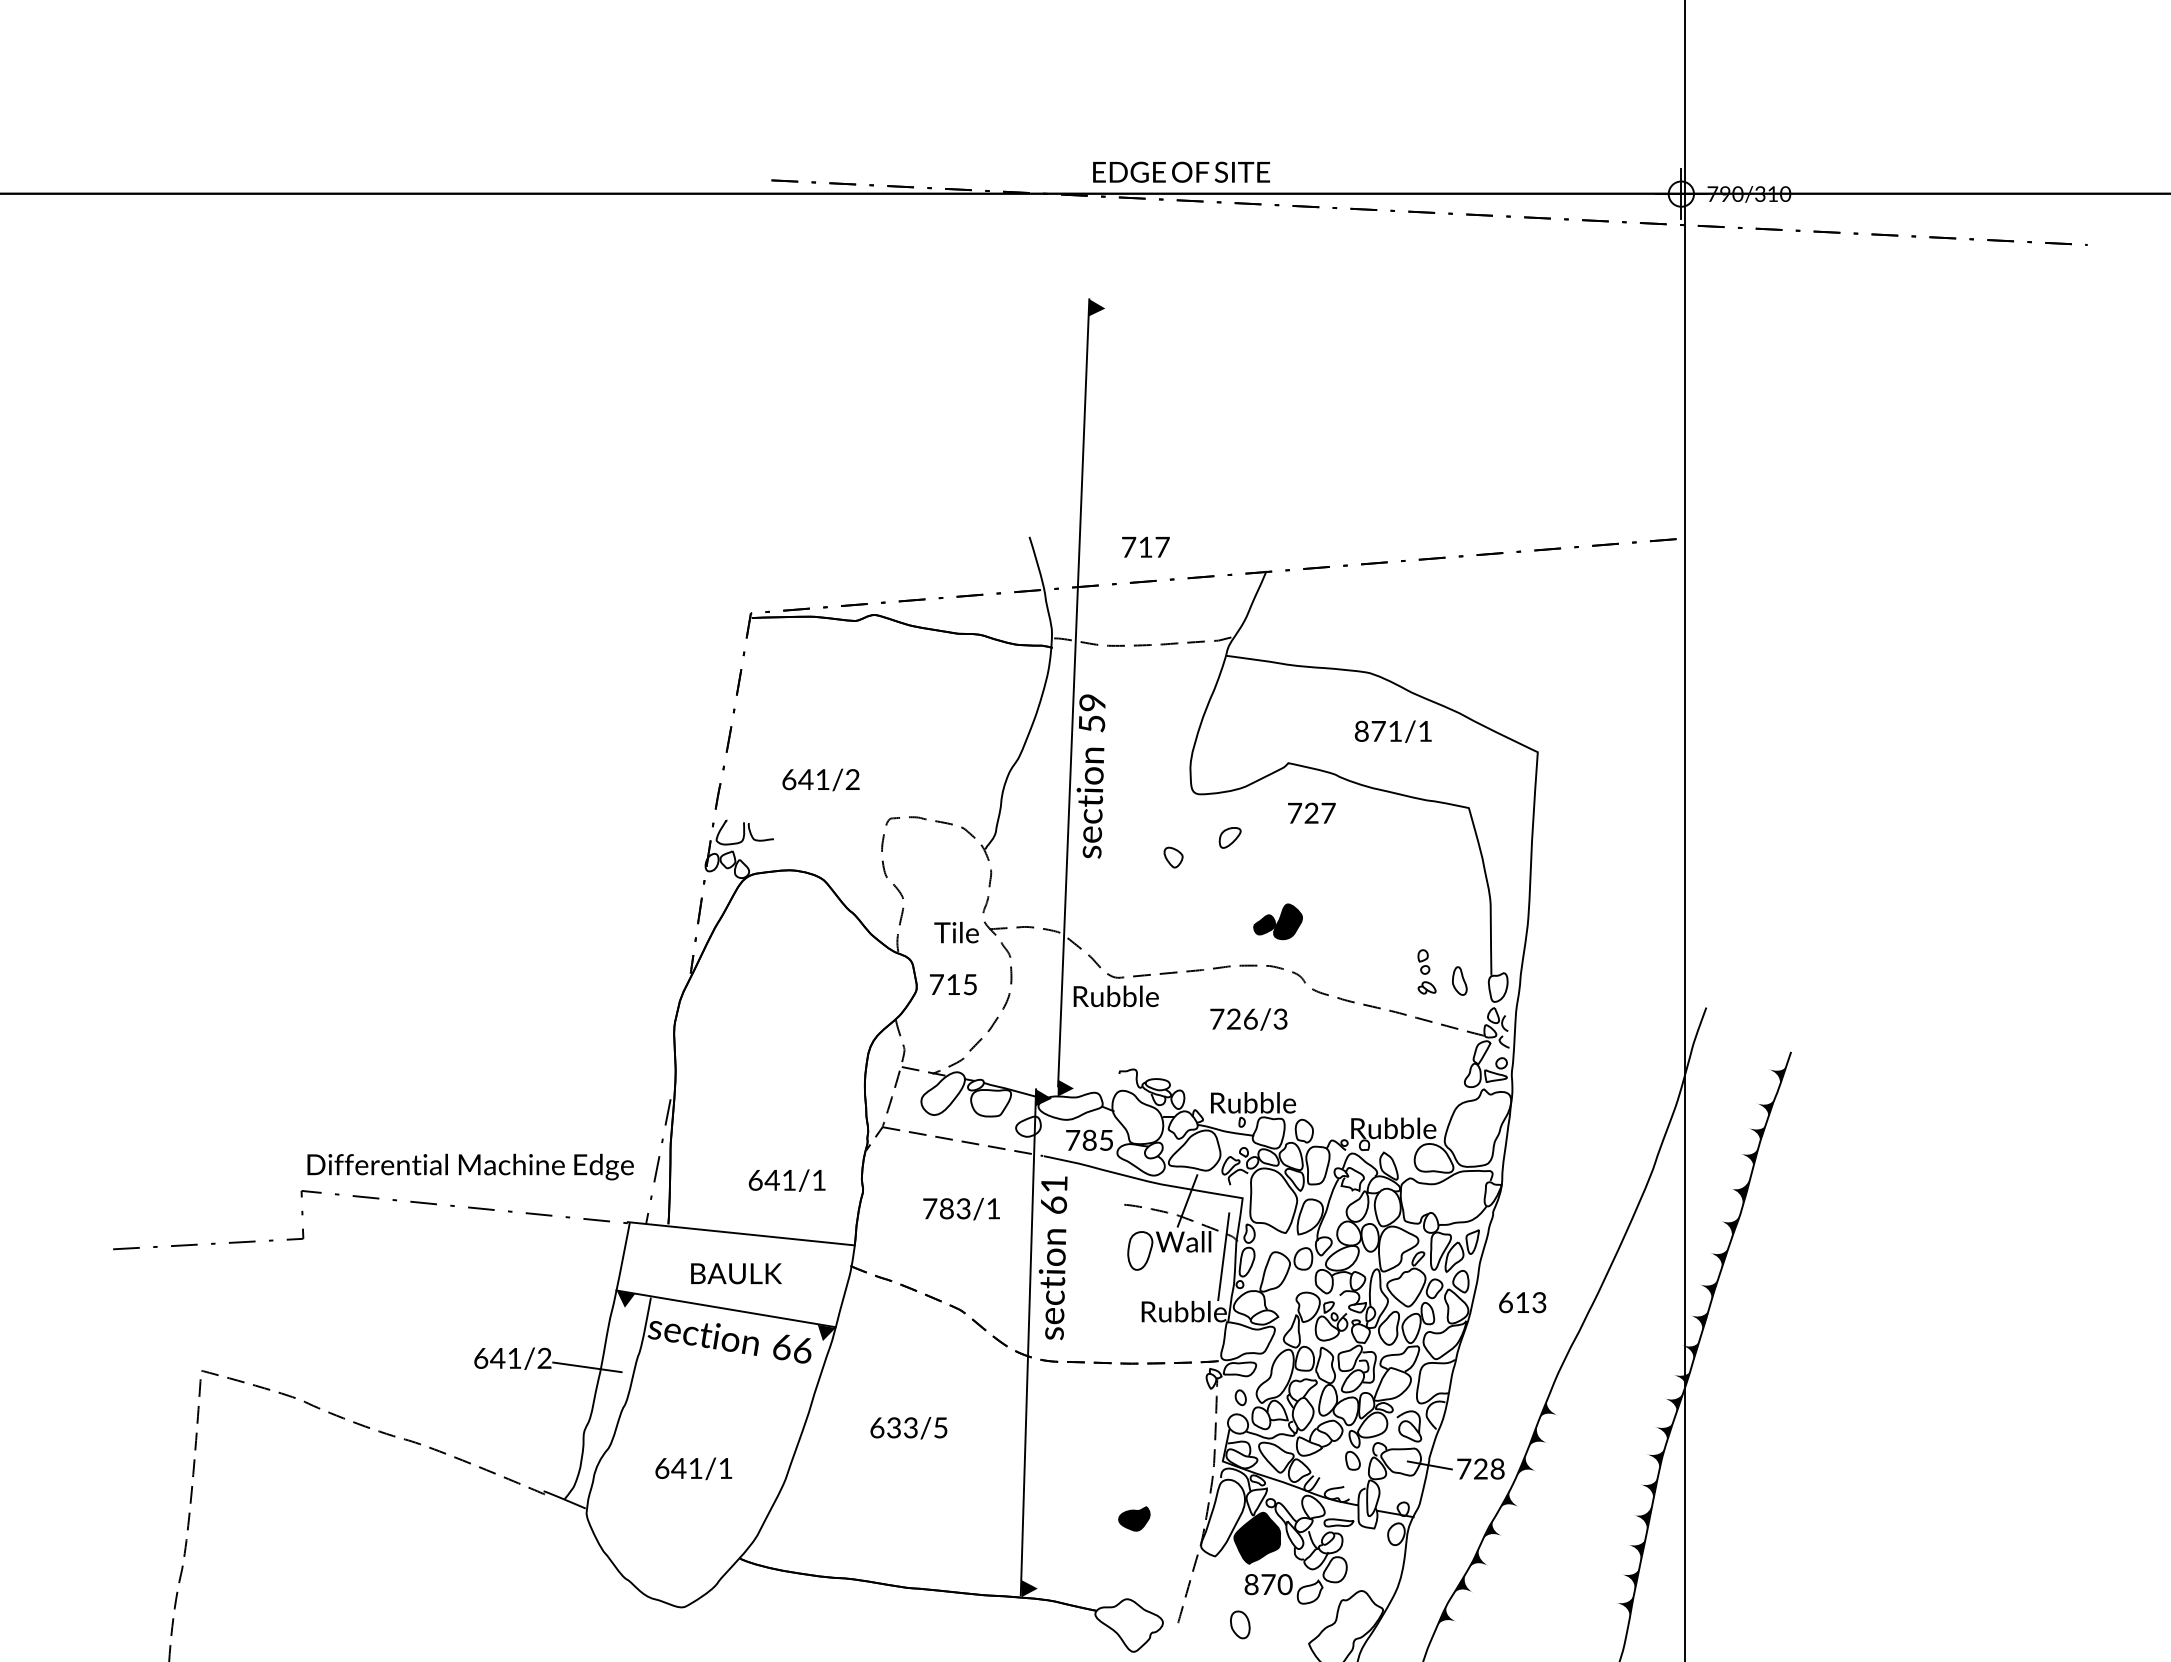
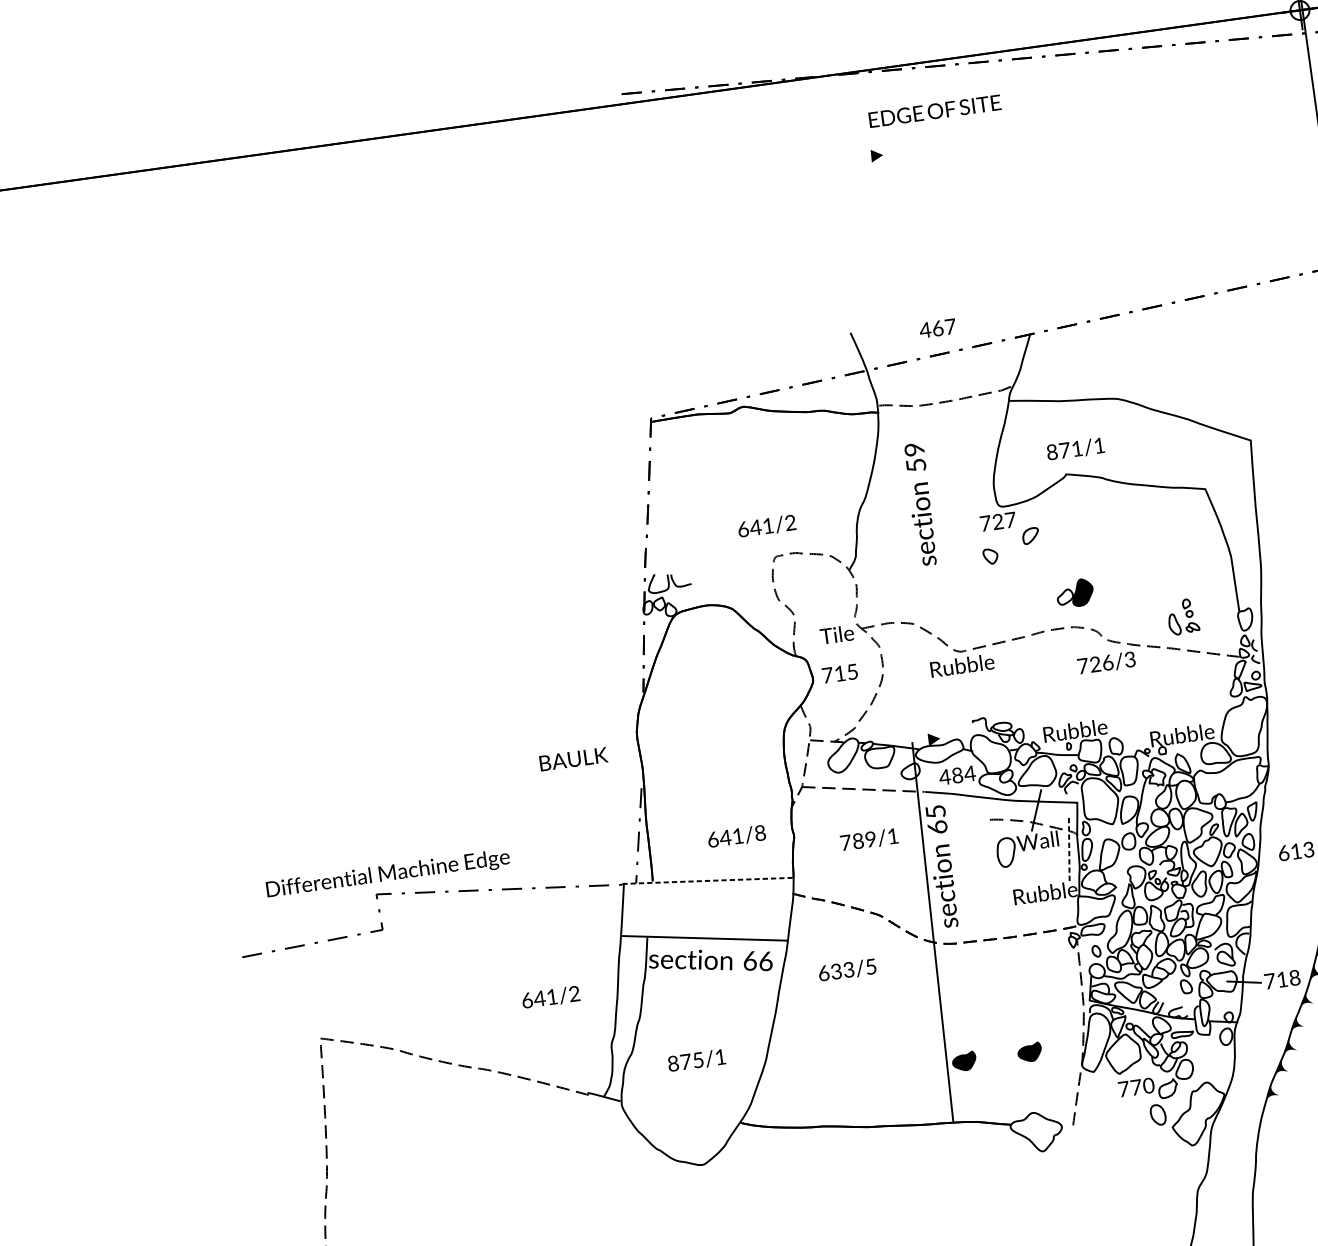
text: (1181, 171) -> (934, 110), moved
text: (1136, 546) -> (931, 328), 717 -> 467
line: (1073, 692) -> (899, 443), removed
text: (1392, 731) -> (1075, 449), moved
text: (820, 779) -> (766, 526), moved
text: (1311, 812) -> (997, 521), moved
fill: (1264, 924) -> (1065, 596), removed
part: (1459, 980) -> (1174, 624), moved
text: (1248, 1019) -> (1106, 663), moved
fill: (1043, 1097) -> (918, 748), removed
text: (1089, 1140) -> (957, 775), 785 -> 484
text: (470, 1166) -> (388, 874), moved
text: (819, 1179) -> (760, 832), 641/1 -> 641/8
text: (1054, 1184) -> (935, 811), 61 -> 65
text: (963, 1208) -> (870, 839), 783/1 -> 789/1
line: (741, 1233) -> (708, 880), solid -> dashed
line: (1223, 1256) -> (1069, 848), solid -> dashed
text: (736, 1273) -> (573, 759), moved
fill: (626, 1299) -> (629, 941), removed
fill: (826, 1332) -> (781, 945), removed
line: (587, 1367) -> (607, 996), removed
text: (908, 1428) -> (847, 970), moved
text: (678, 1468) -> (685, 1061), 641/1 -> 875/1
text: (1480, 1468) -> (1282, 979), 728 -> 718
part: (1046, 1518) -> (964, 1061), added
fill: (1257, 1537) -> (1123, 1053), removed
text: (1251, 1584) -> (1123, 1089), 870 -> 770
fill: (1029, 1588) -> (958, 1115), removed
part: (1240, 1624) -> (1158, 1114), moved

